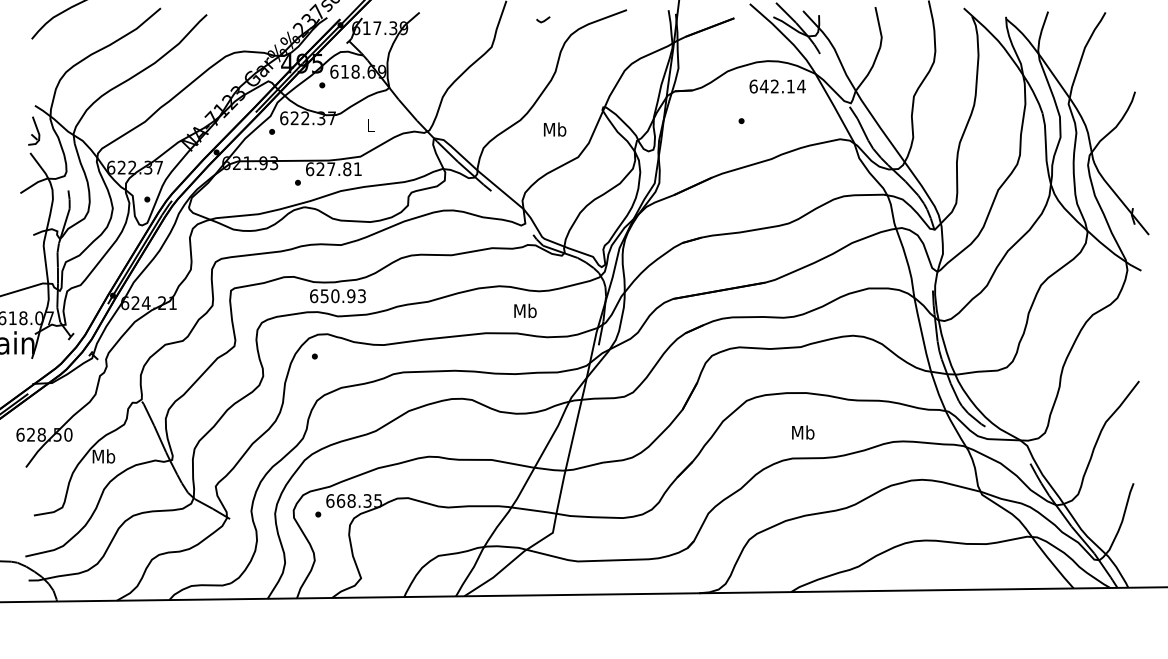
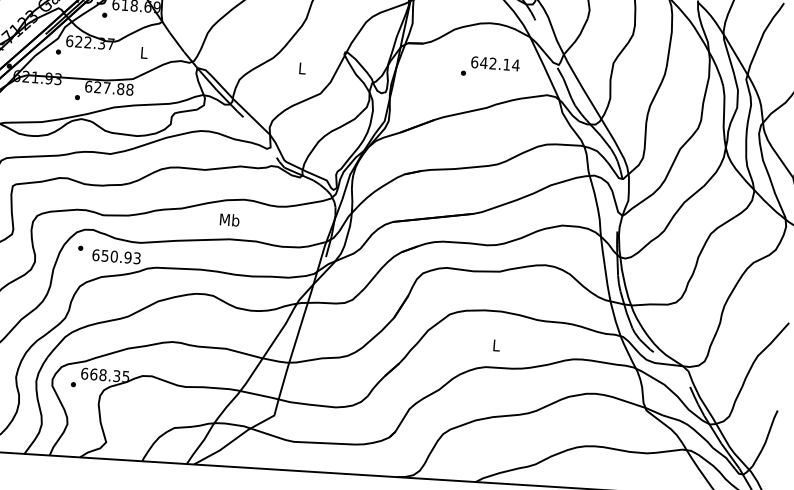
text: (777, 86) -> (495, 63), moved
text: (554, 129) -> (301, 68), Mb -> L
text: (357, 169) -> (129, 90), 627.81 -> 627.88
text: (337, 296) -> (116, 257), moved
text: (525, 310) -> (229, 219), moved
text: (803, 432) -> (496, 345), Mb -> L

